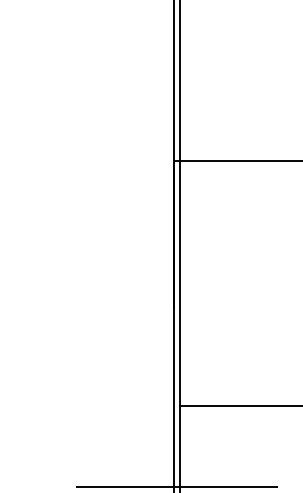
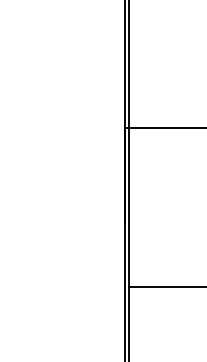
line: (176, 486) -> (126, 340), removed

